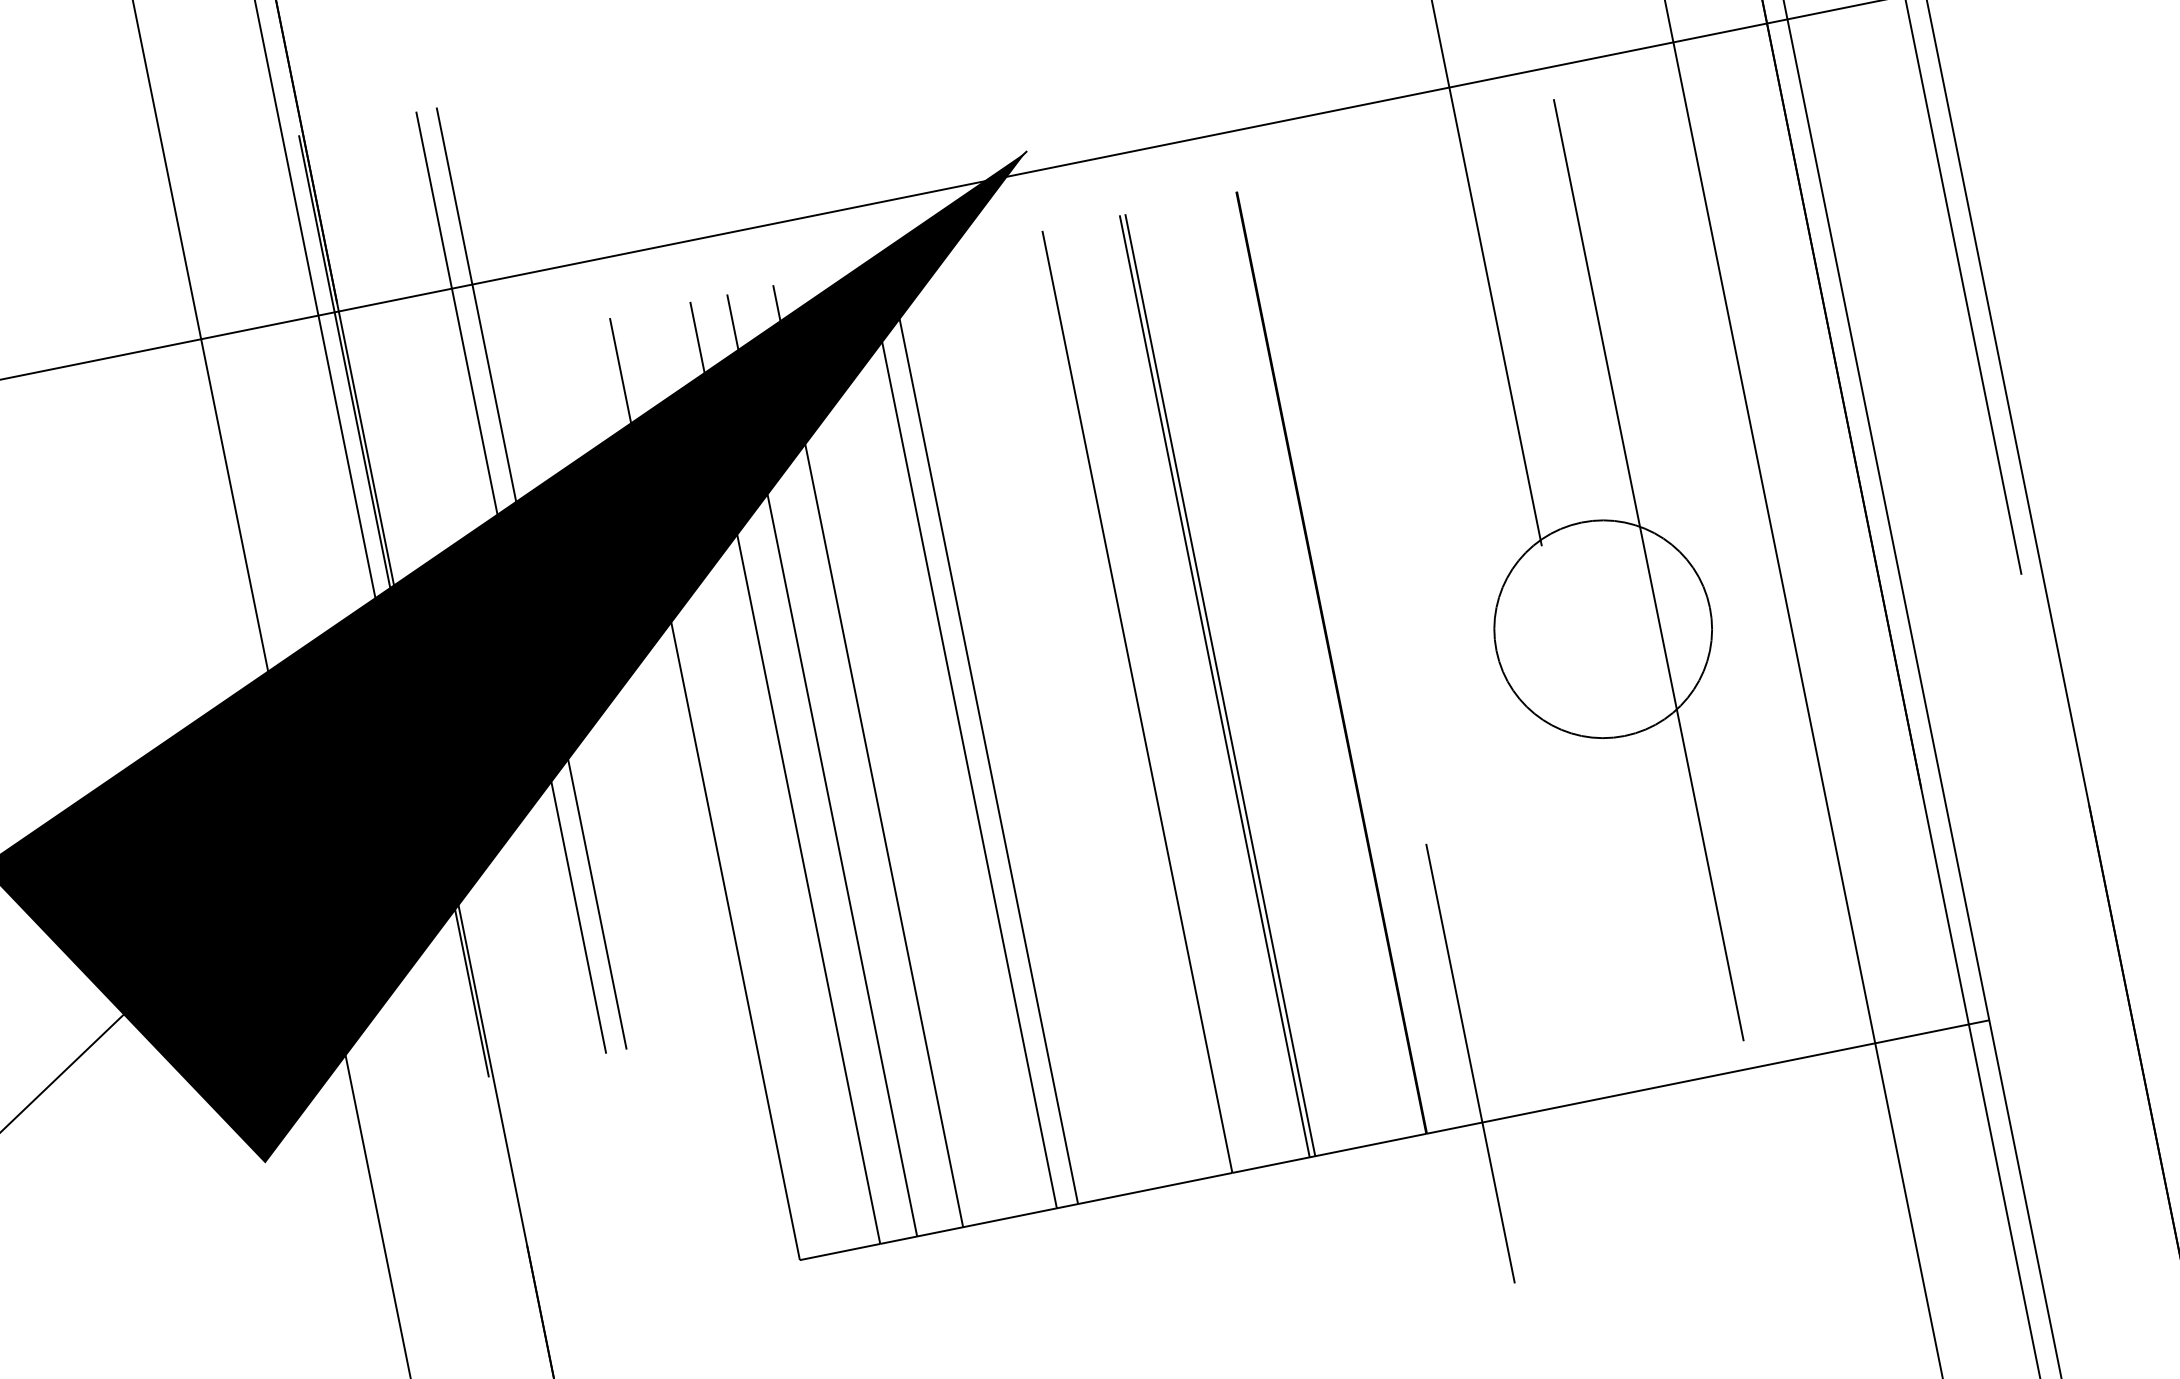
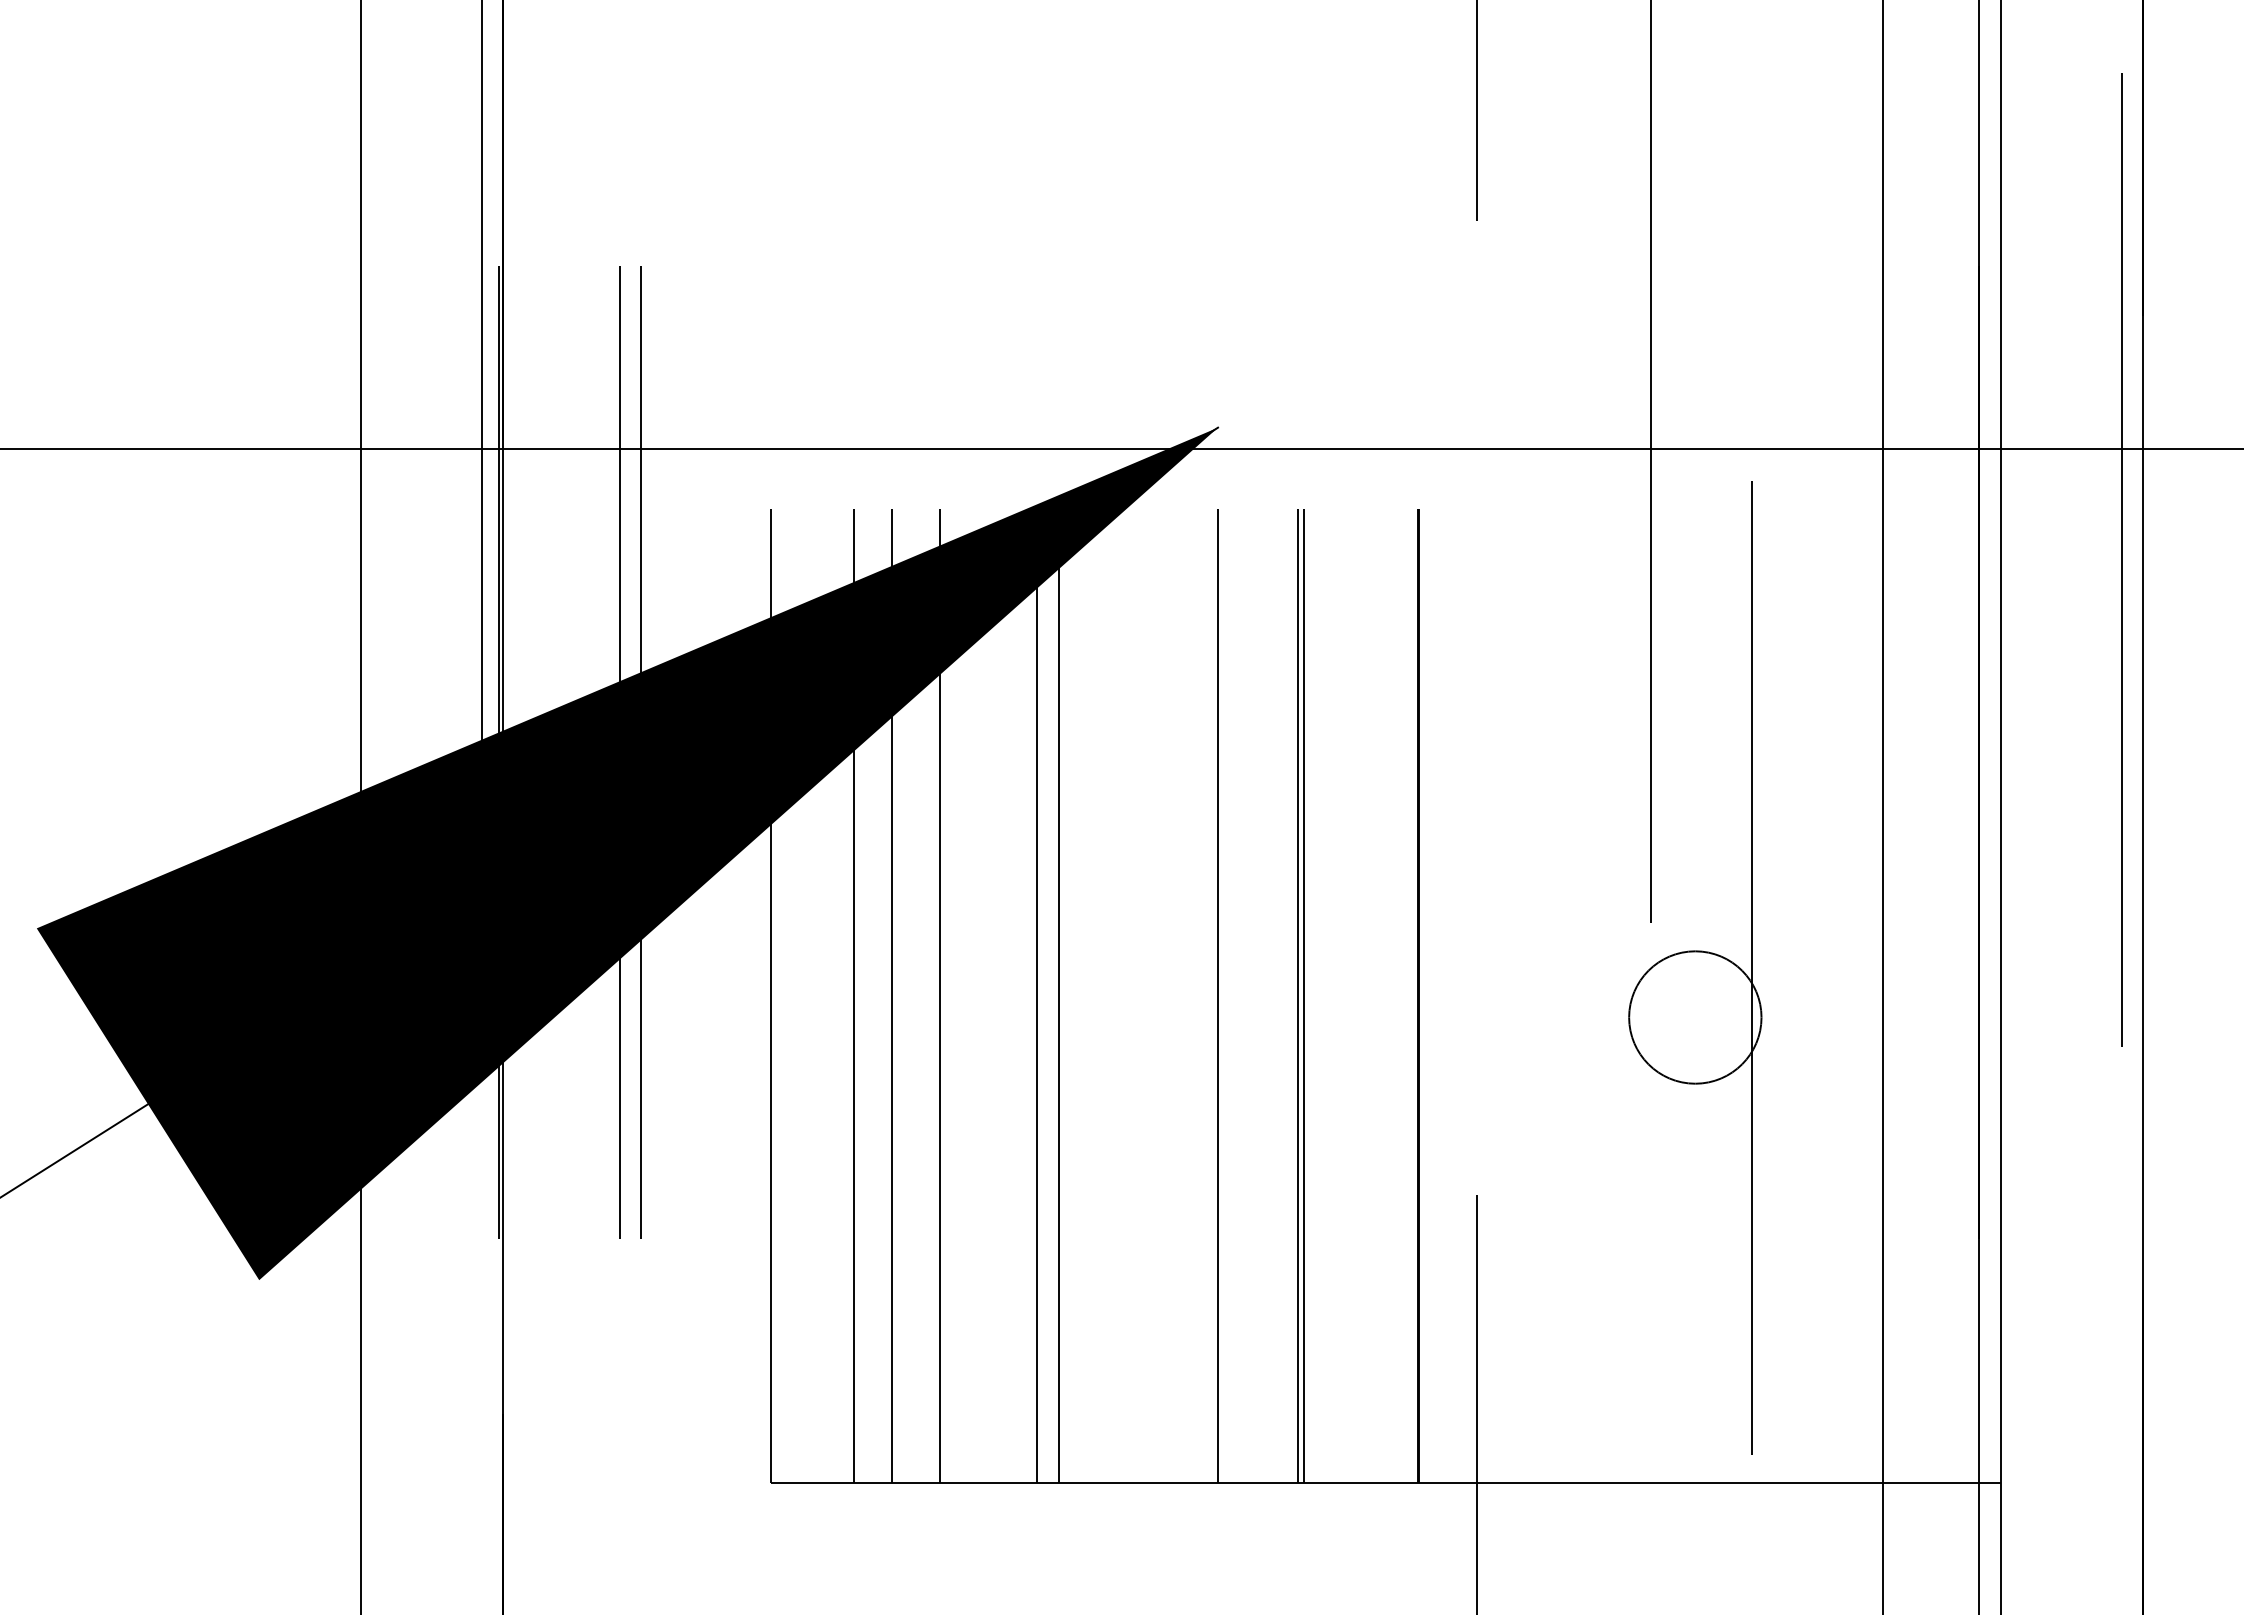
circle: (1602, 629) -> (1694, 1017), size x0.6

